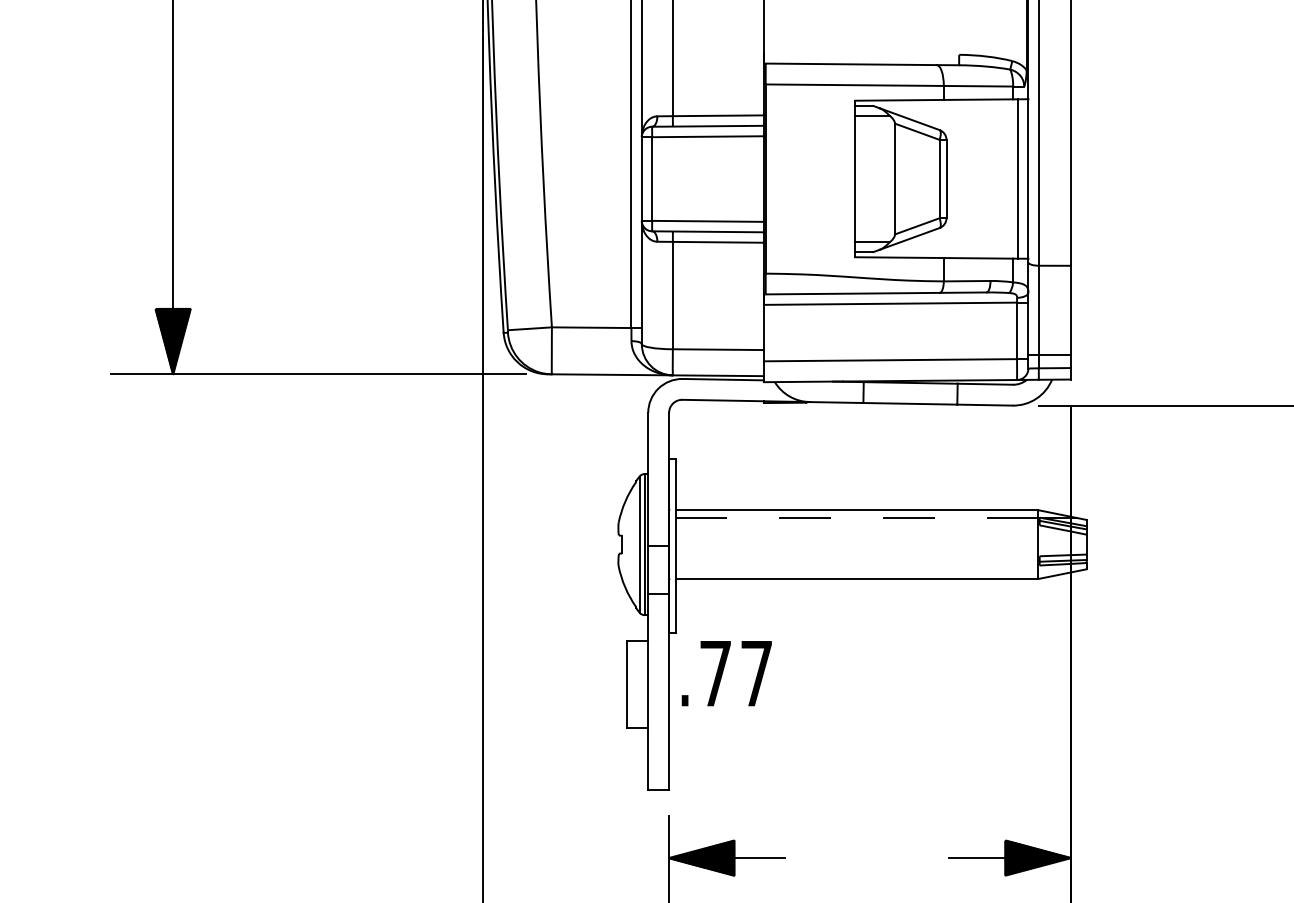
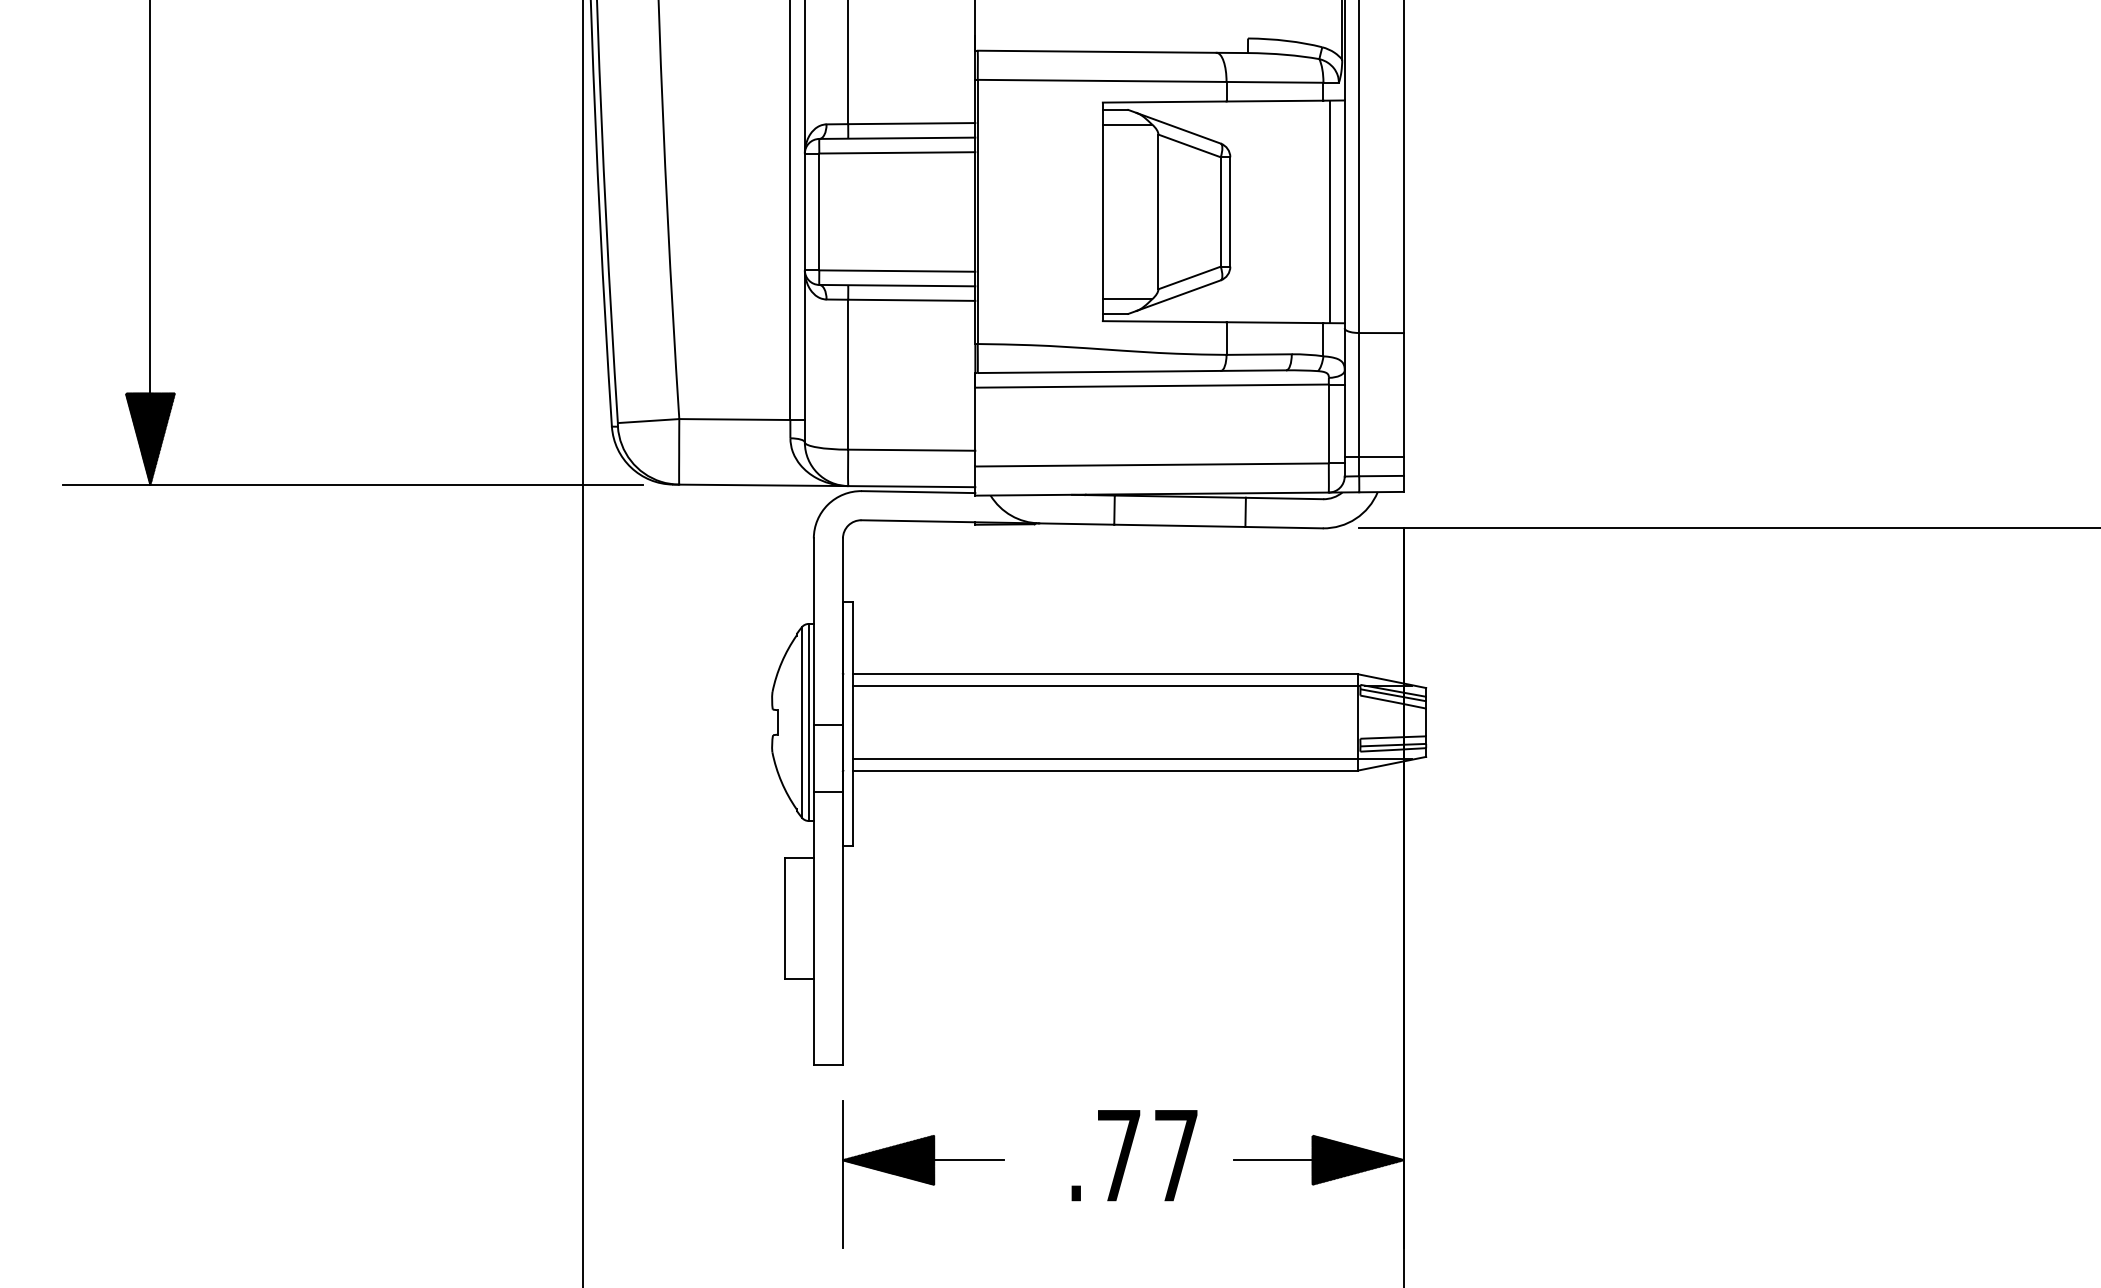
line: (857, 518) -> (1106, 685), dashed -> solid
line: (876, 571) -> (1132, 759), added
text: (726, 673) -> (1134, 1155), moved

